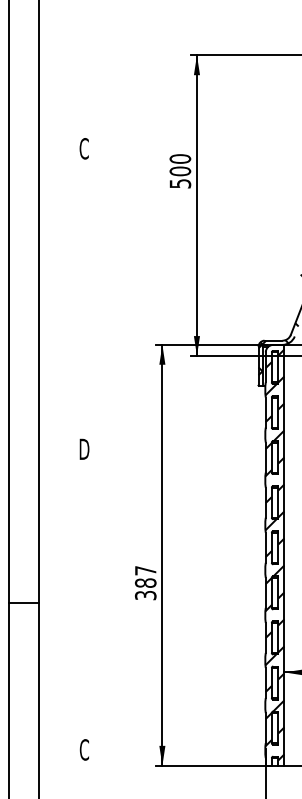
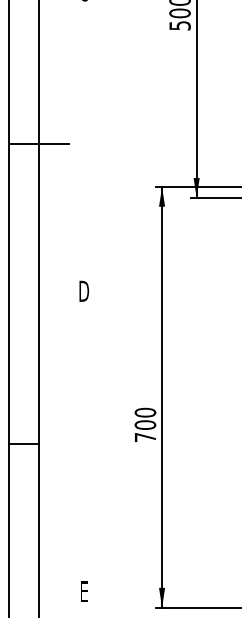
line: (39, 301) -> (39, 143), added
text: (145, 582) -> (145, 424), 387 -> 700
text: (83, 749) -> (83, 591), C -> E

